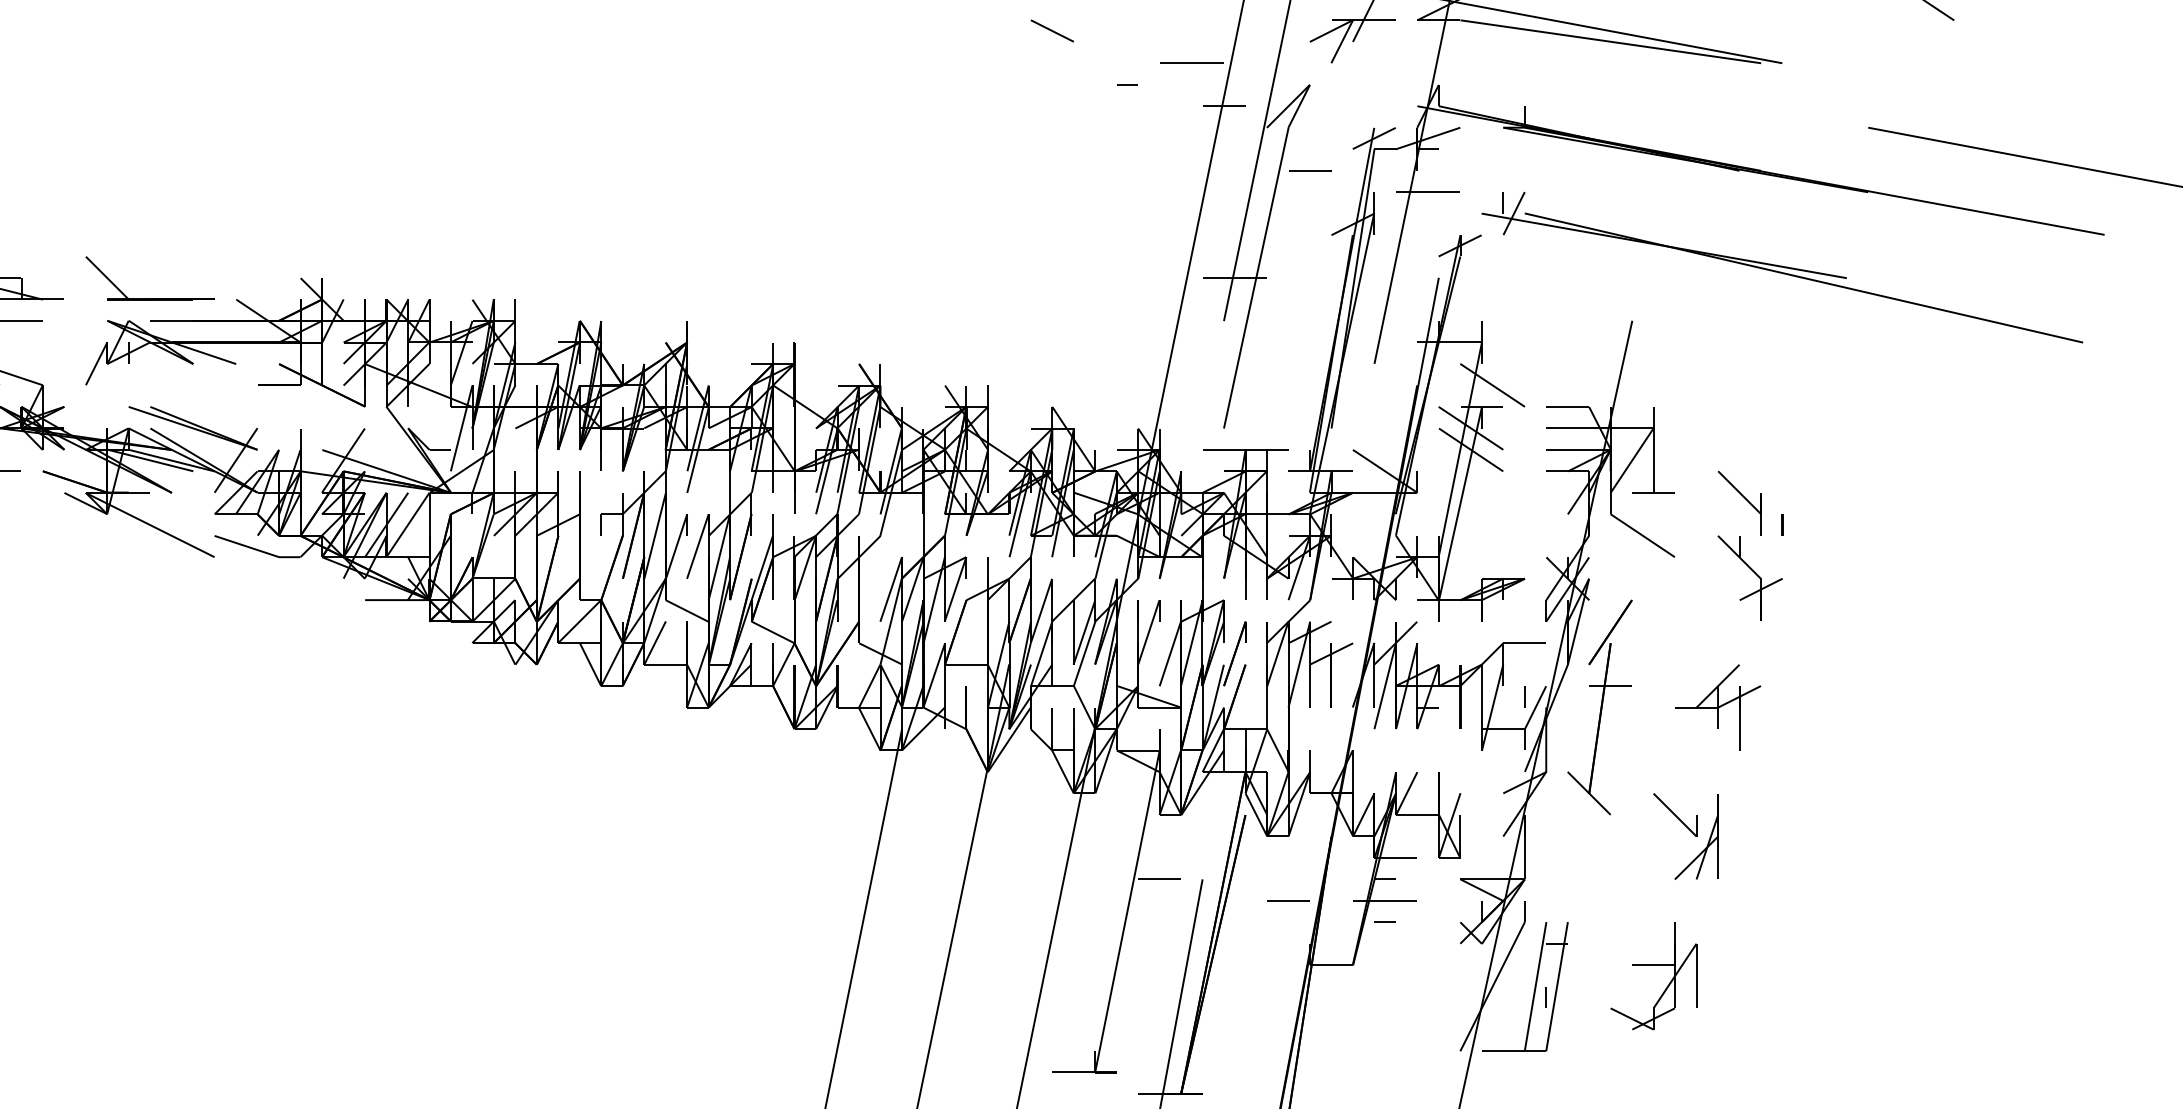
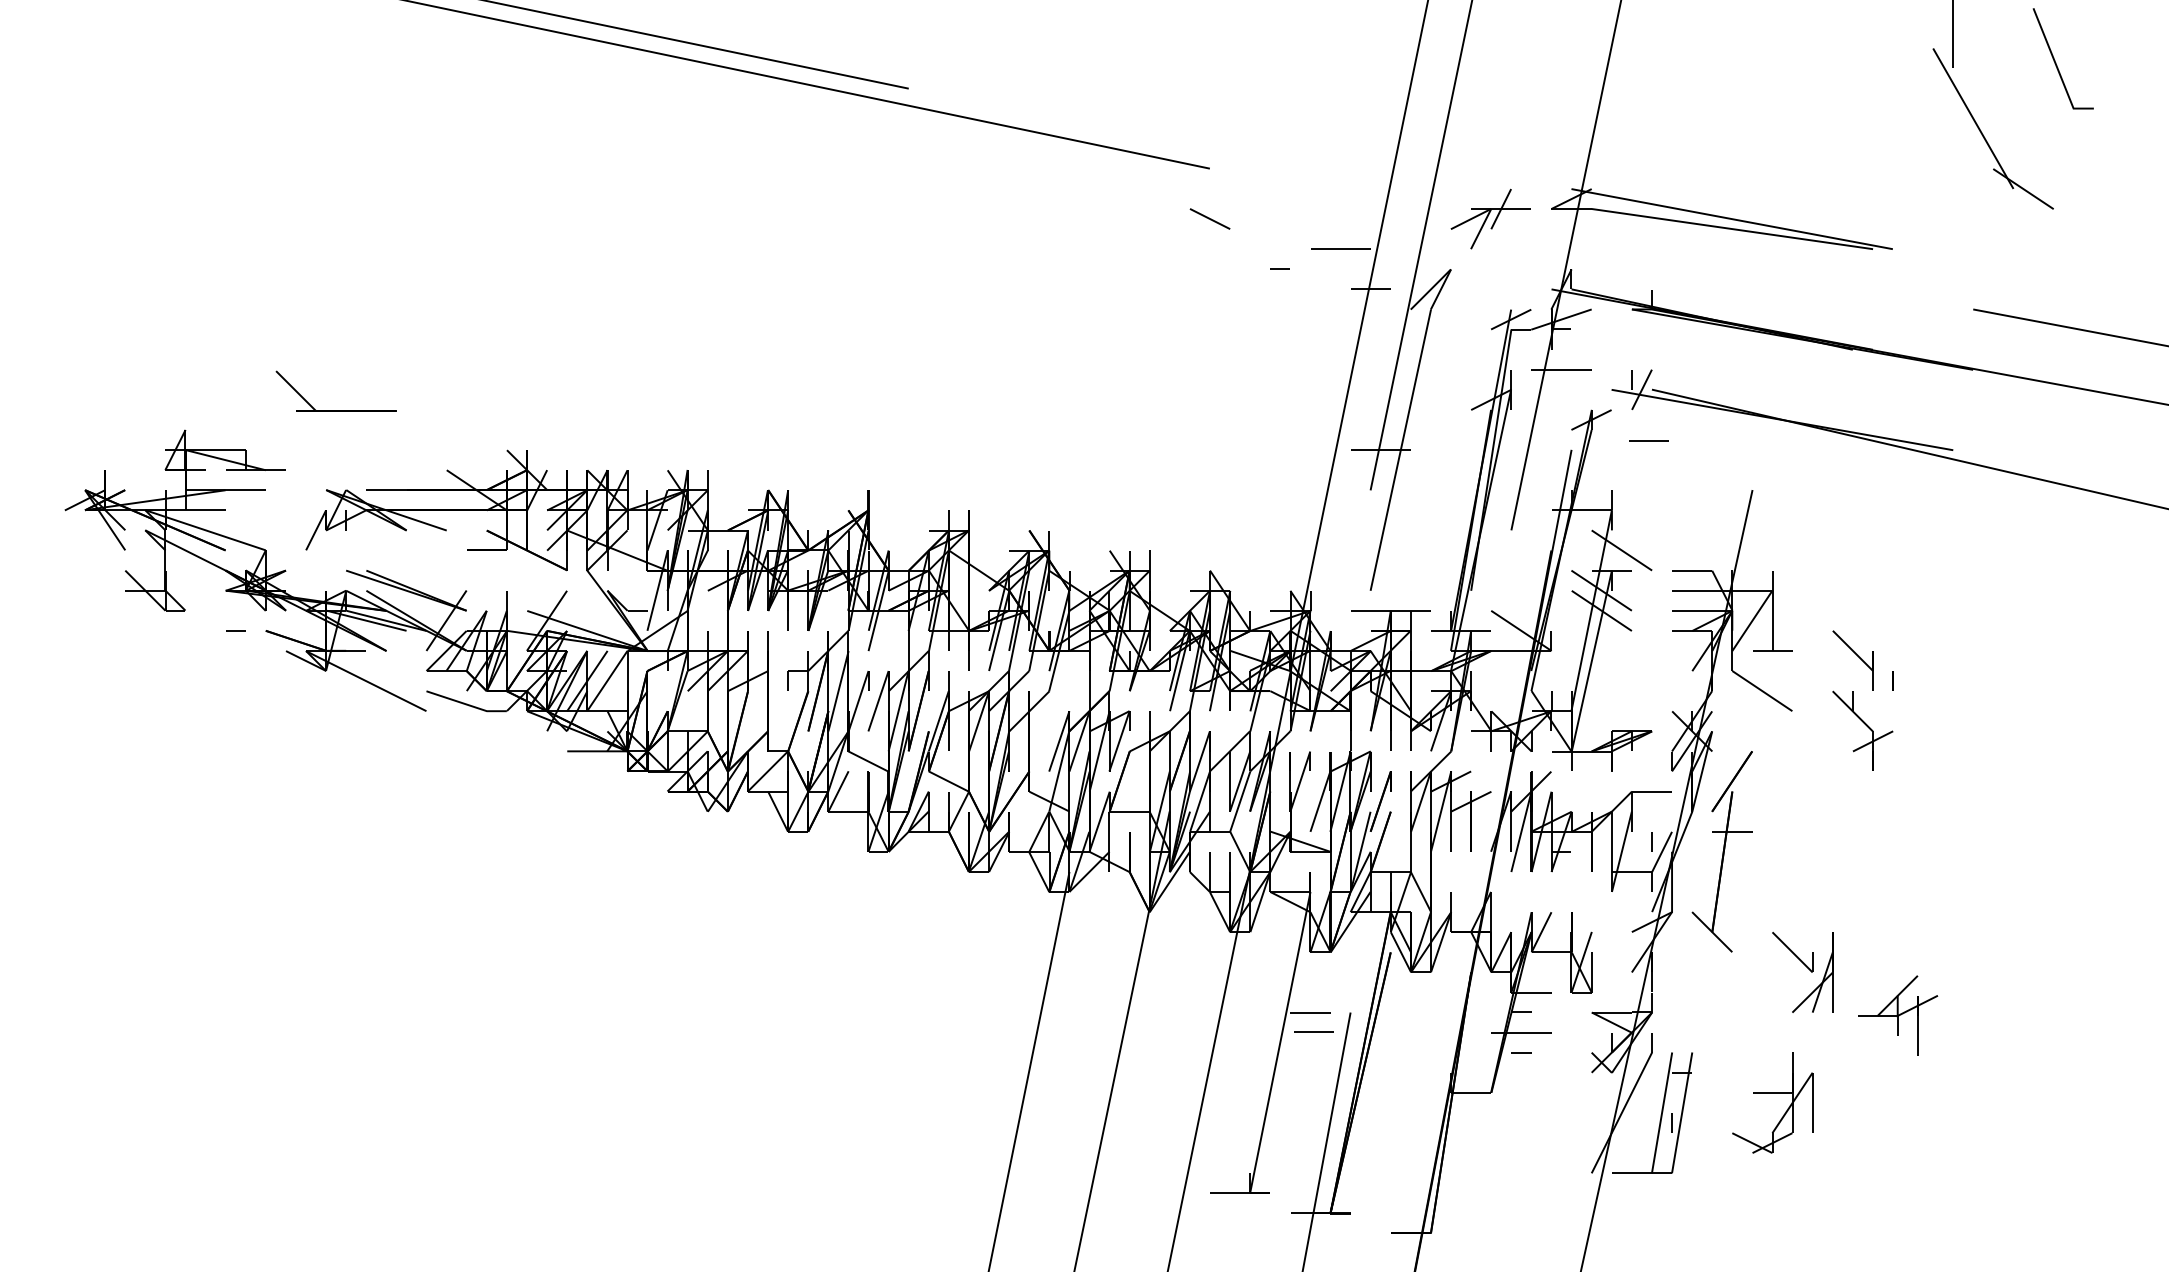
line: (1309, 170) -> (1648, 440), moved
part: (149, 298) -> (335, 410), moved
part: (1718, 707) -> (1898, 1015), moved
line: (1288, 899) -> (1313, 1031), moved

